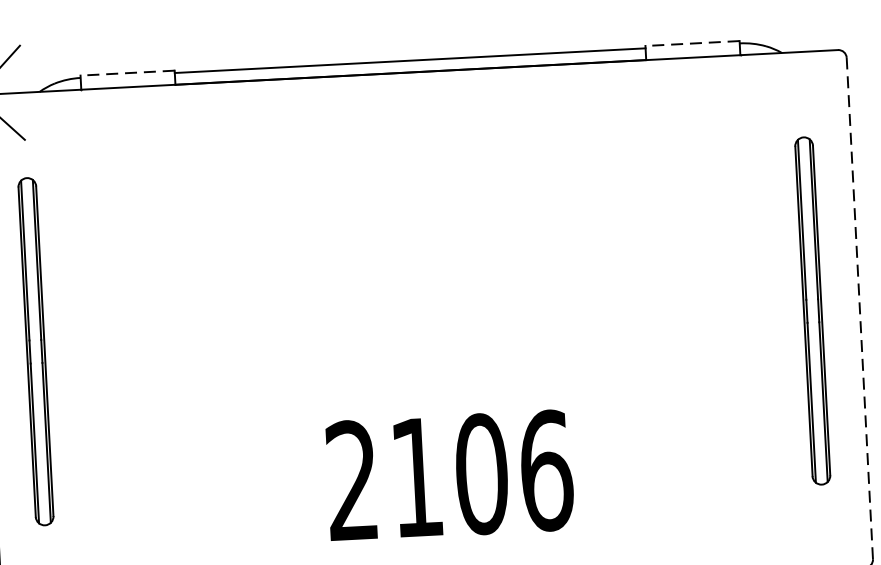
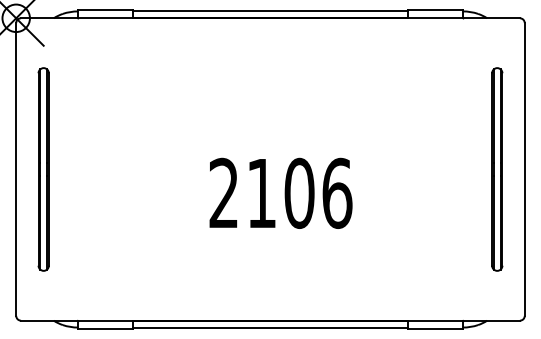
line: (690, 44) -> (434, 10), dashed -> solid
line: (127, 73) -> (105, 10), dashed -> solid
line: (859, 308) -> (524, 169), dashed -> solid
text: (449, 474) -> (280, 192), moved

